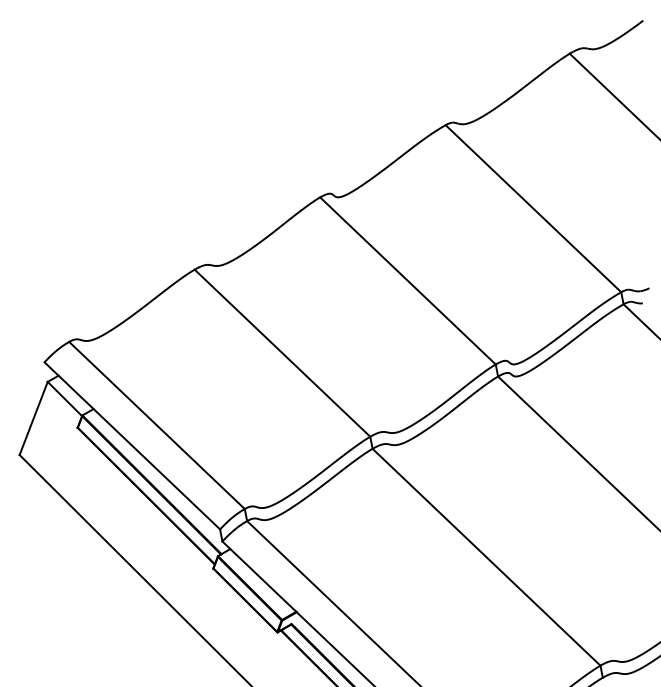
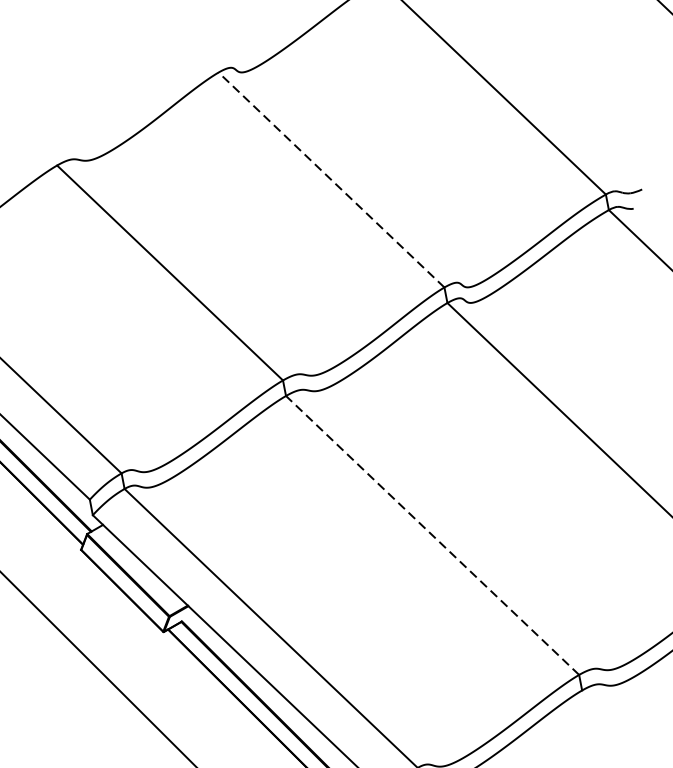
line: (407, 280) -> (330, 179), solid -> dashed
line: (486, 556) -> (432, 534), solid -> dashed

